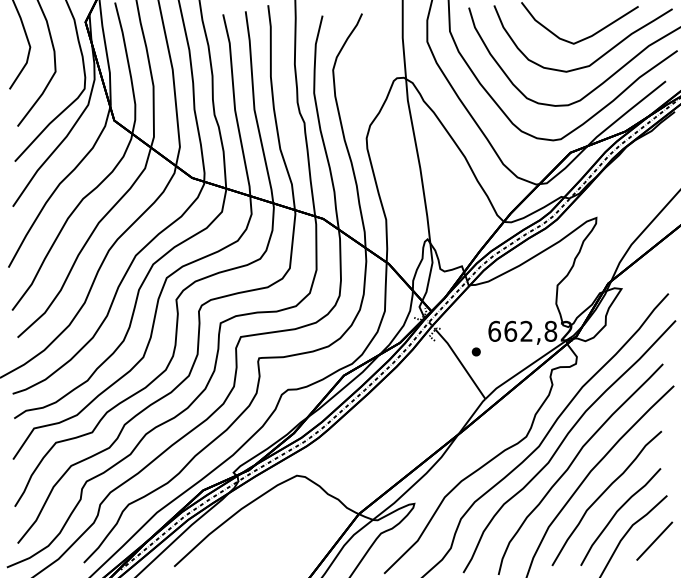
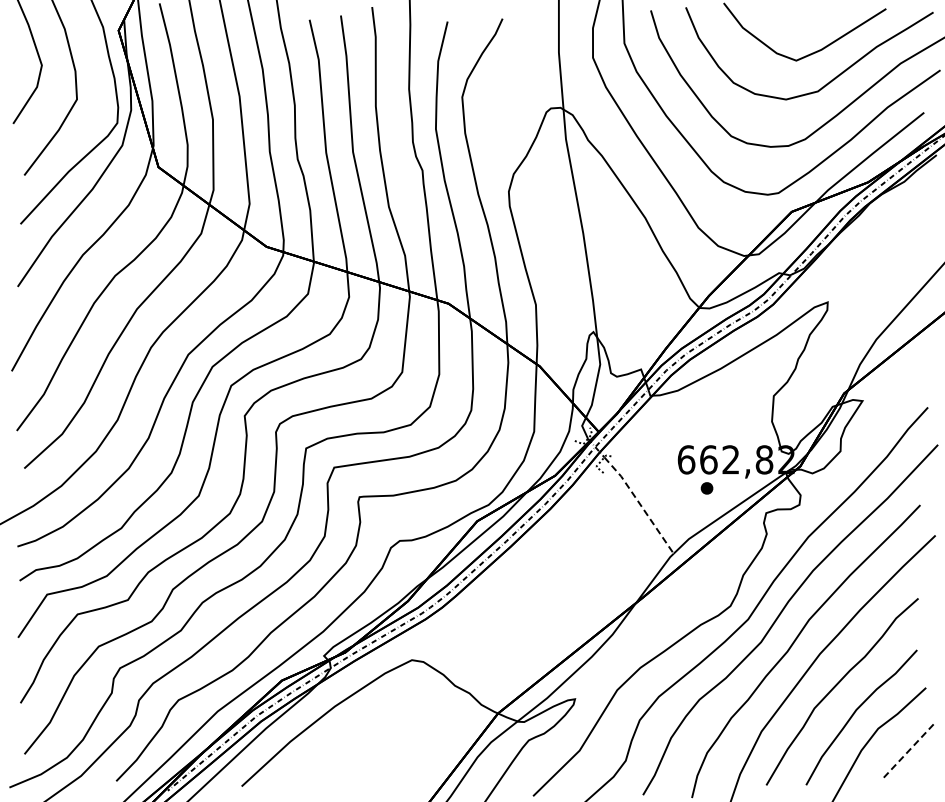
part: (475, 352) -> (706, 488), moved
line: (461, 363) -> (640, 504), solid -> dashed
line: (654, 541) -> (908, 751), solid -> dashed

